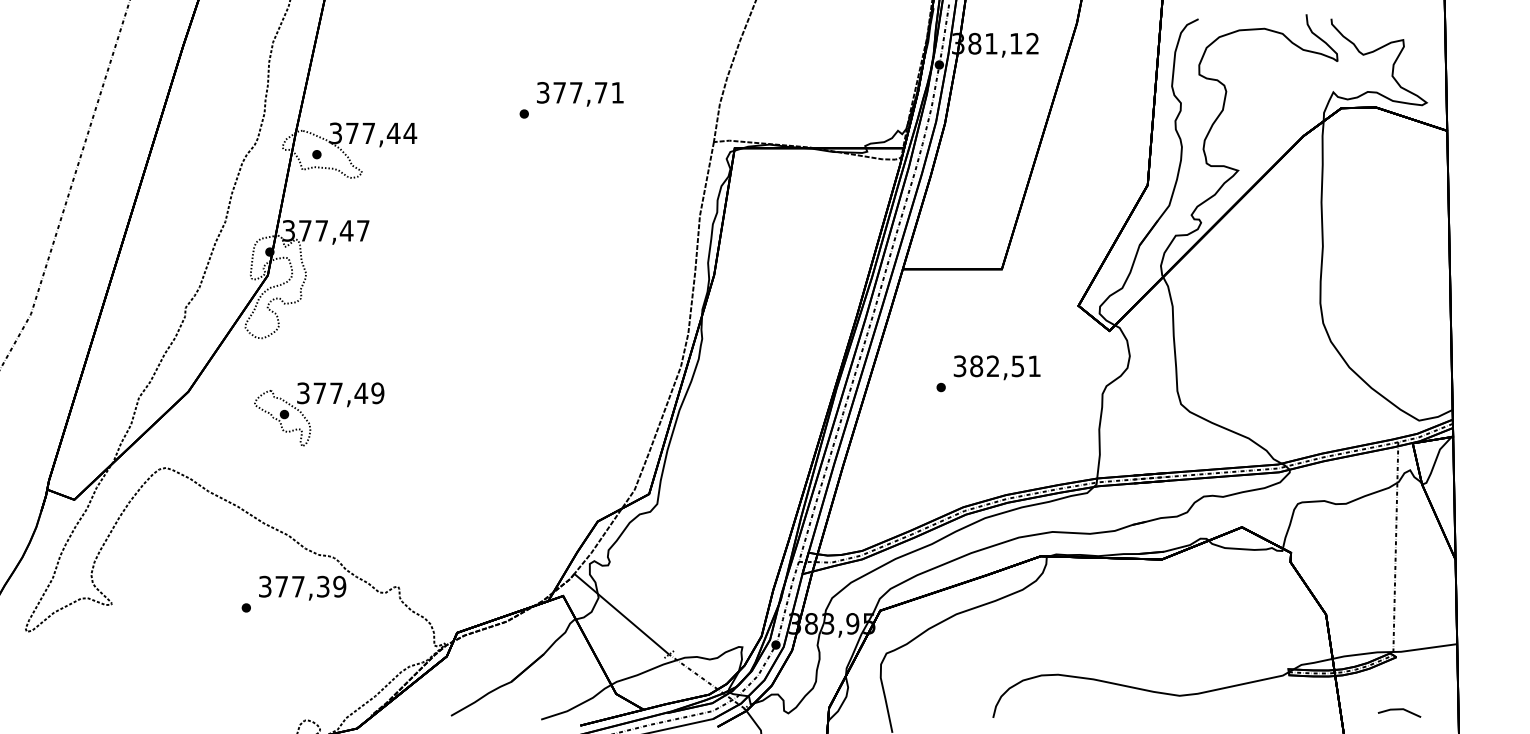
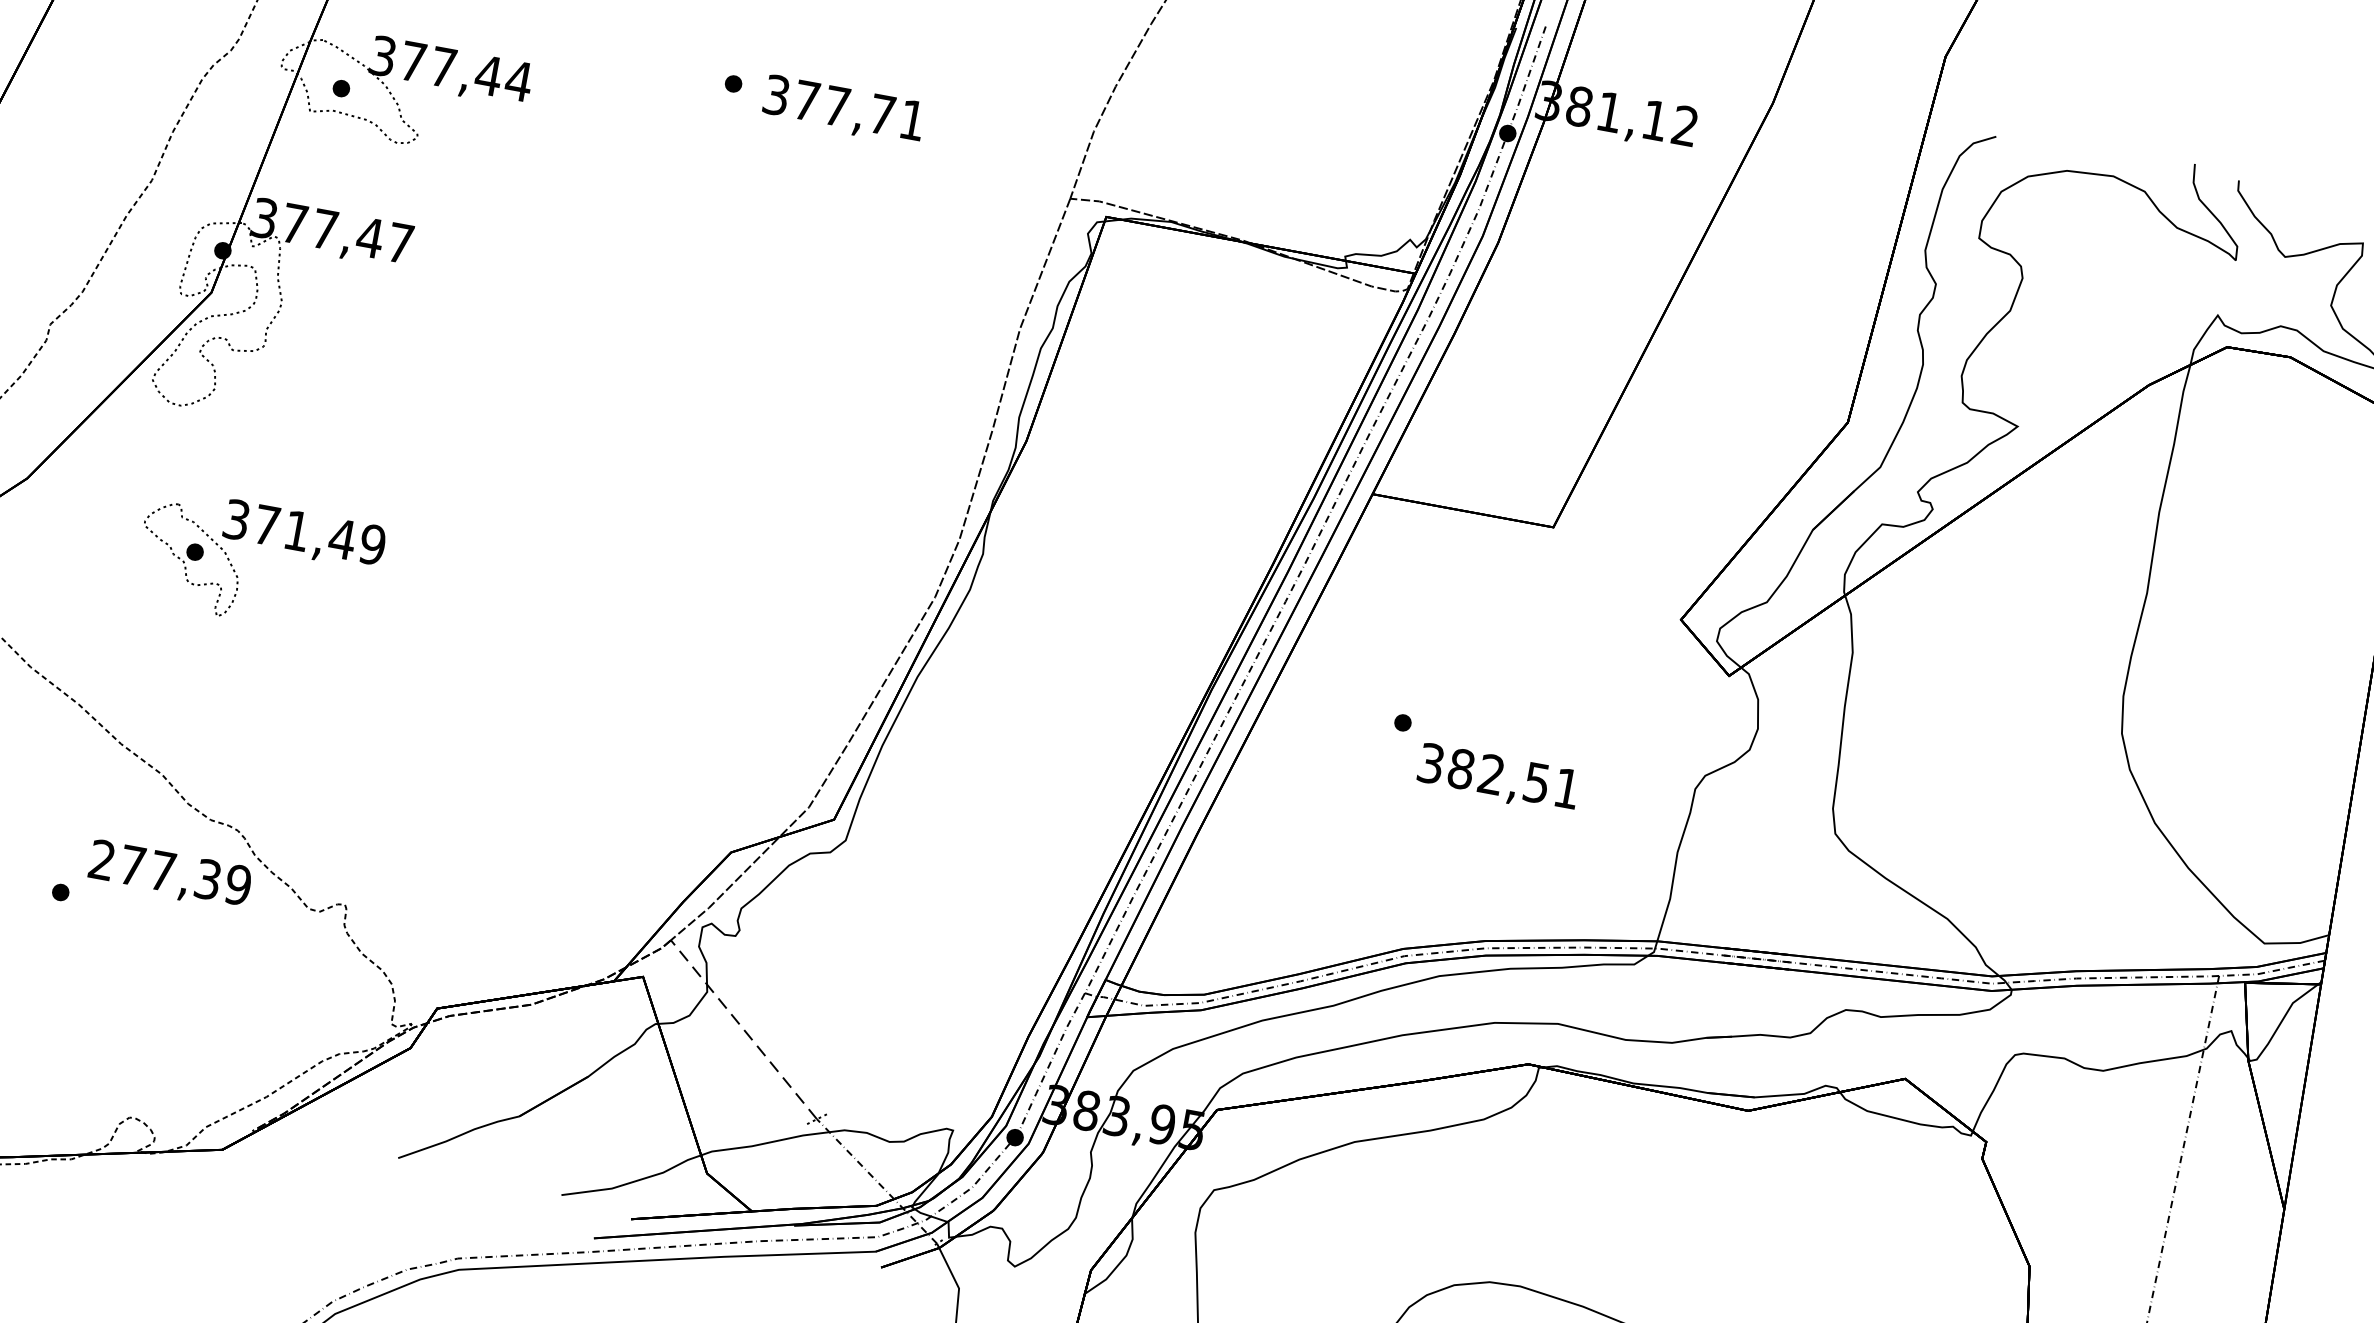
text: (580, 94) -> (844, 110), moved
text: (996, 367) -> (1497, 777), moved
text: (336, 392) -> (297, 529), 377,49 -> 371,49
text: (265, 586) -> (102, 859), 377,39 -> 277,39
line: (621, 613) -> (743, 1028), solid -> dashed

